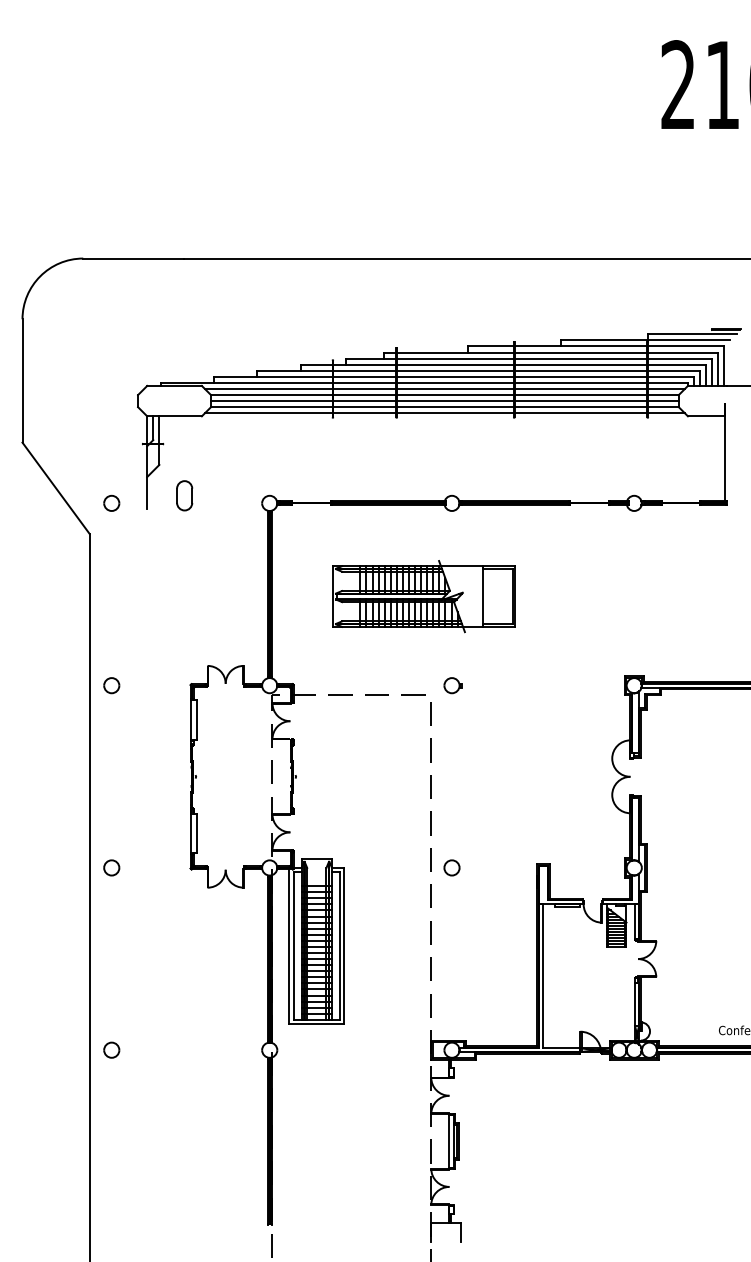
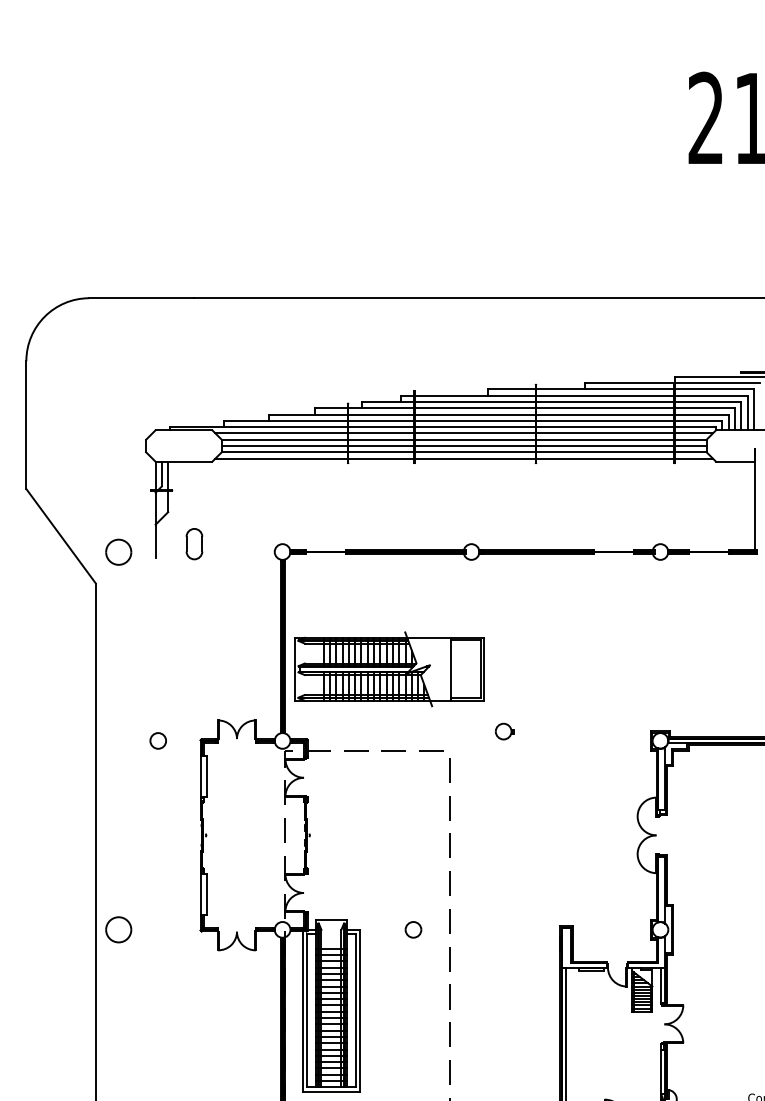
part: (111, 502) -> (118, 551), size x1.6
part: (423, 596) -> (389, 669), moved
part: (111, 685) -> (157, 740), moved
part: (452, 685) -> (504, 731), moved
part: (111, 867) -> (118, 929), size x1.6
part: (451, 867) -> (412, 929), moved

